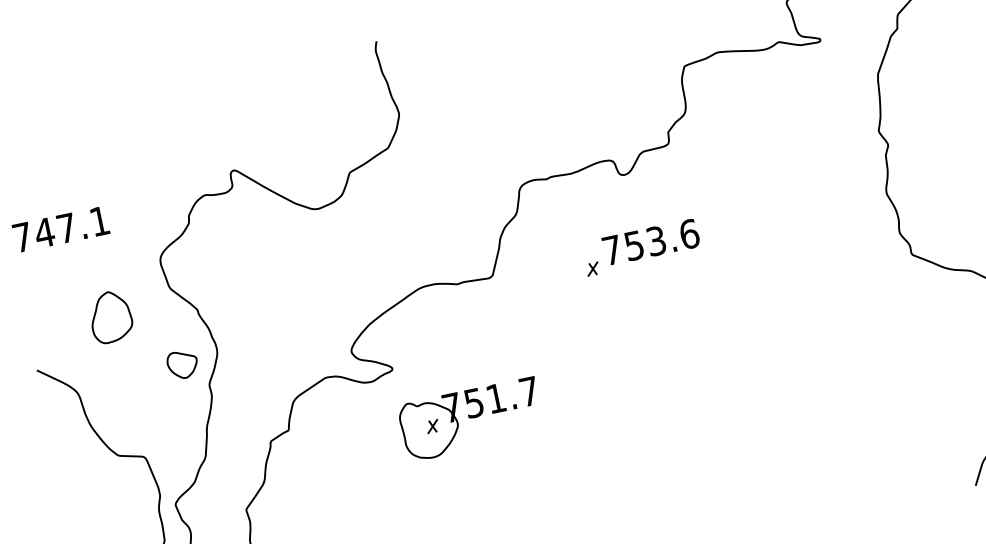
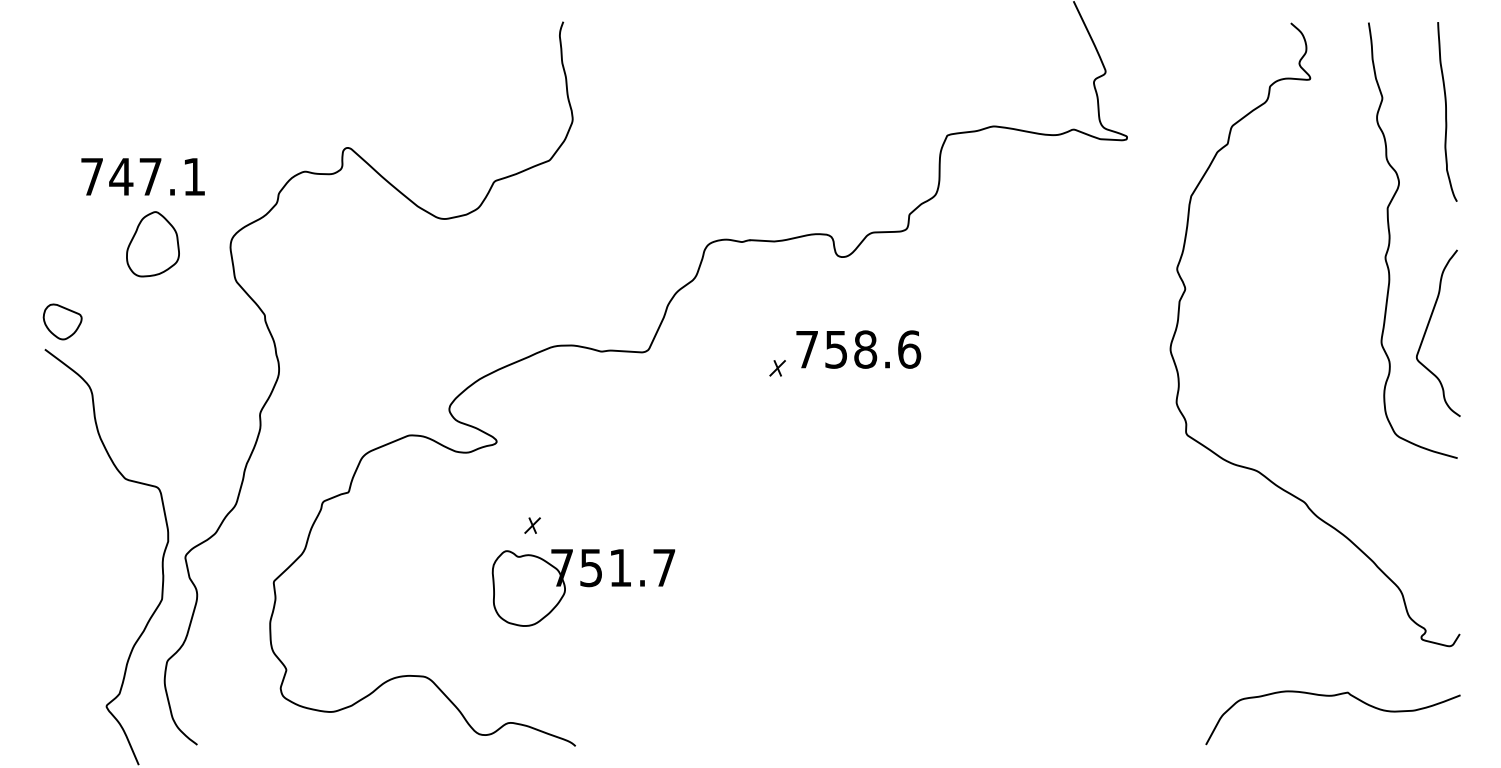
text: (60, 229) -> (142, 176), moved
text: (656, 241) -> (865, 349), 753.6 -> 758.6
part: (110, 317) -> (152, 244), moved
part: (182, 364) -> (62, 321), moved
part: (471, 419) -> (583, 587), moved

